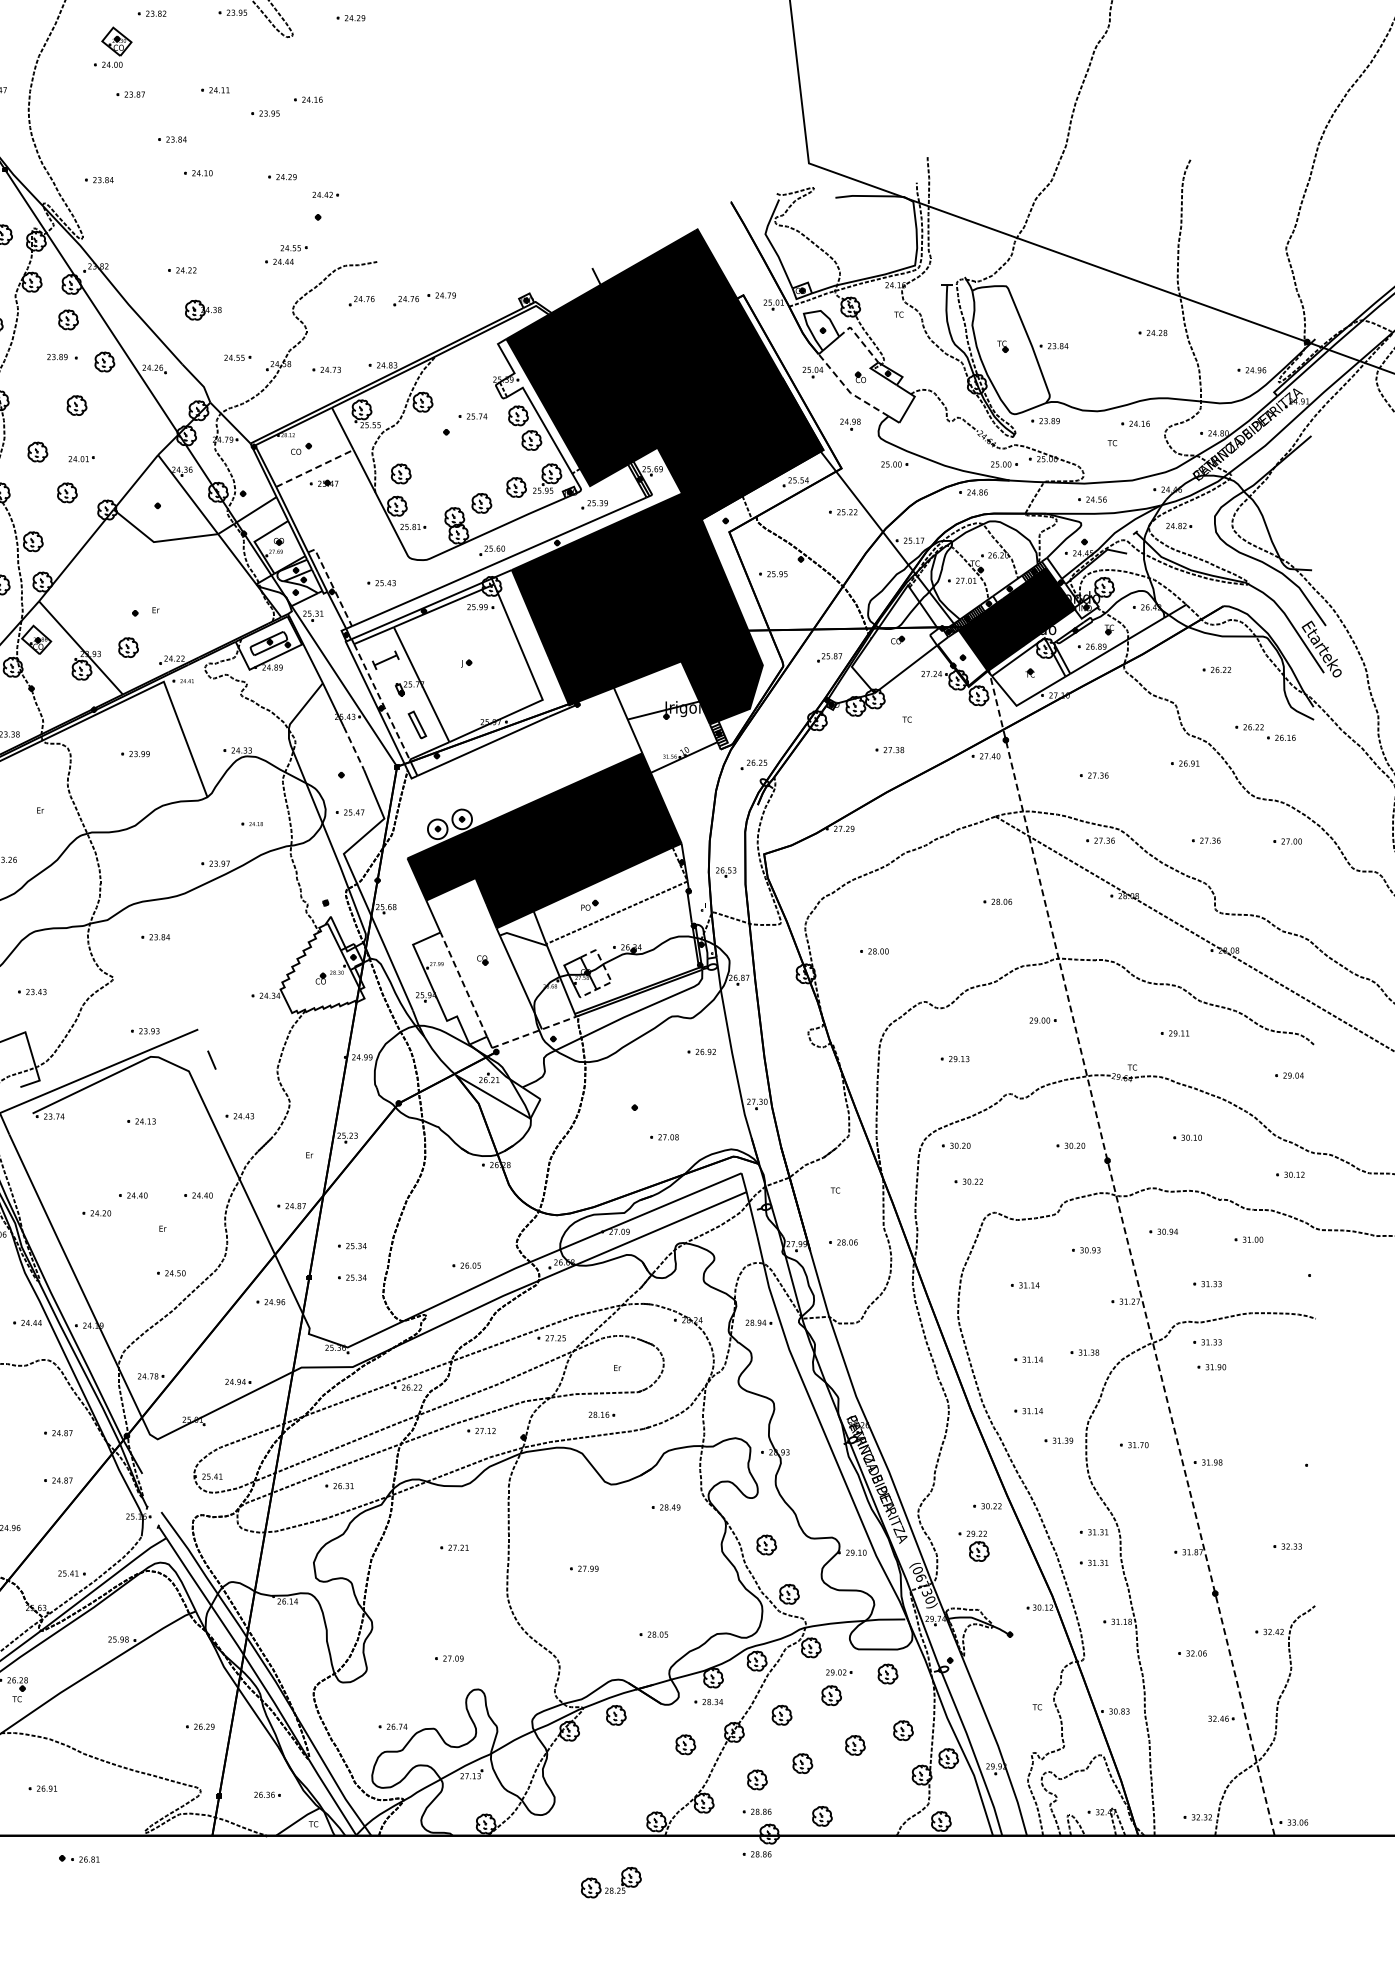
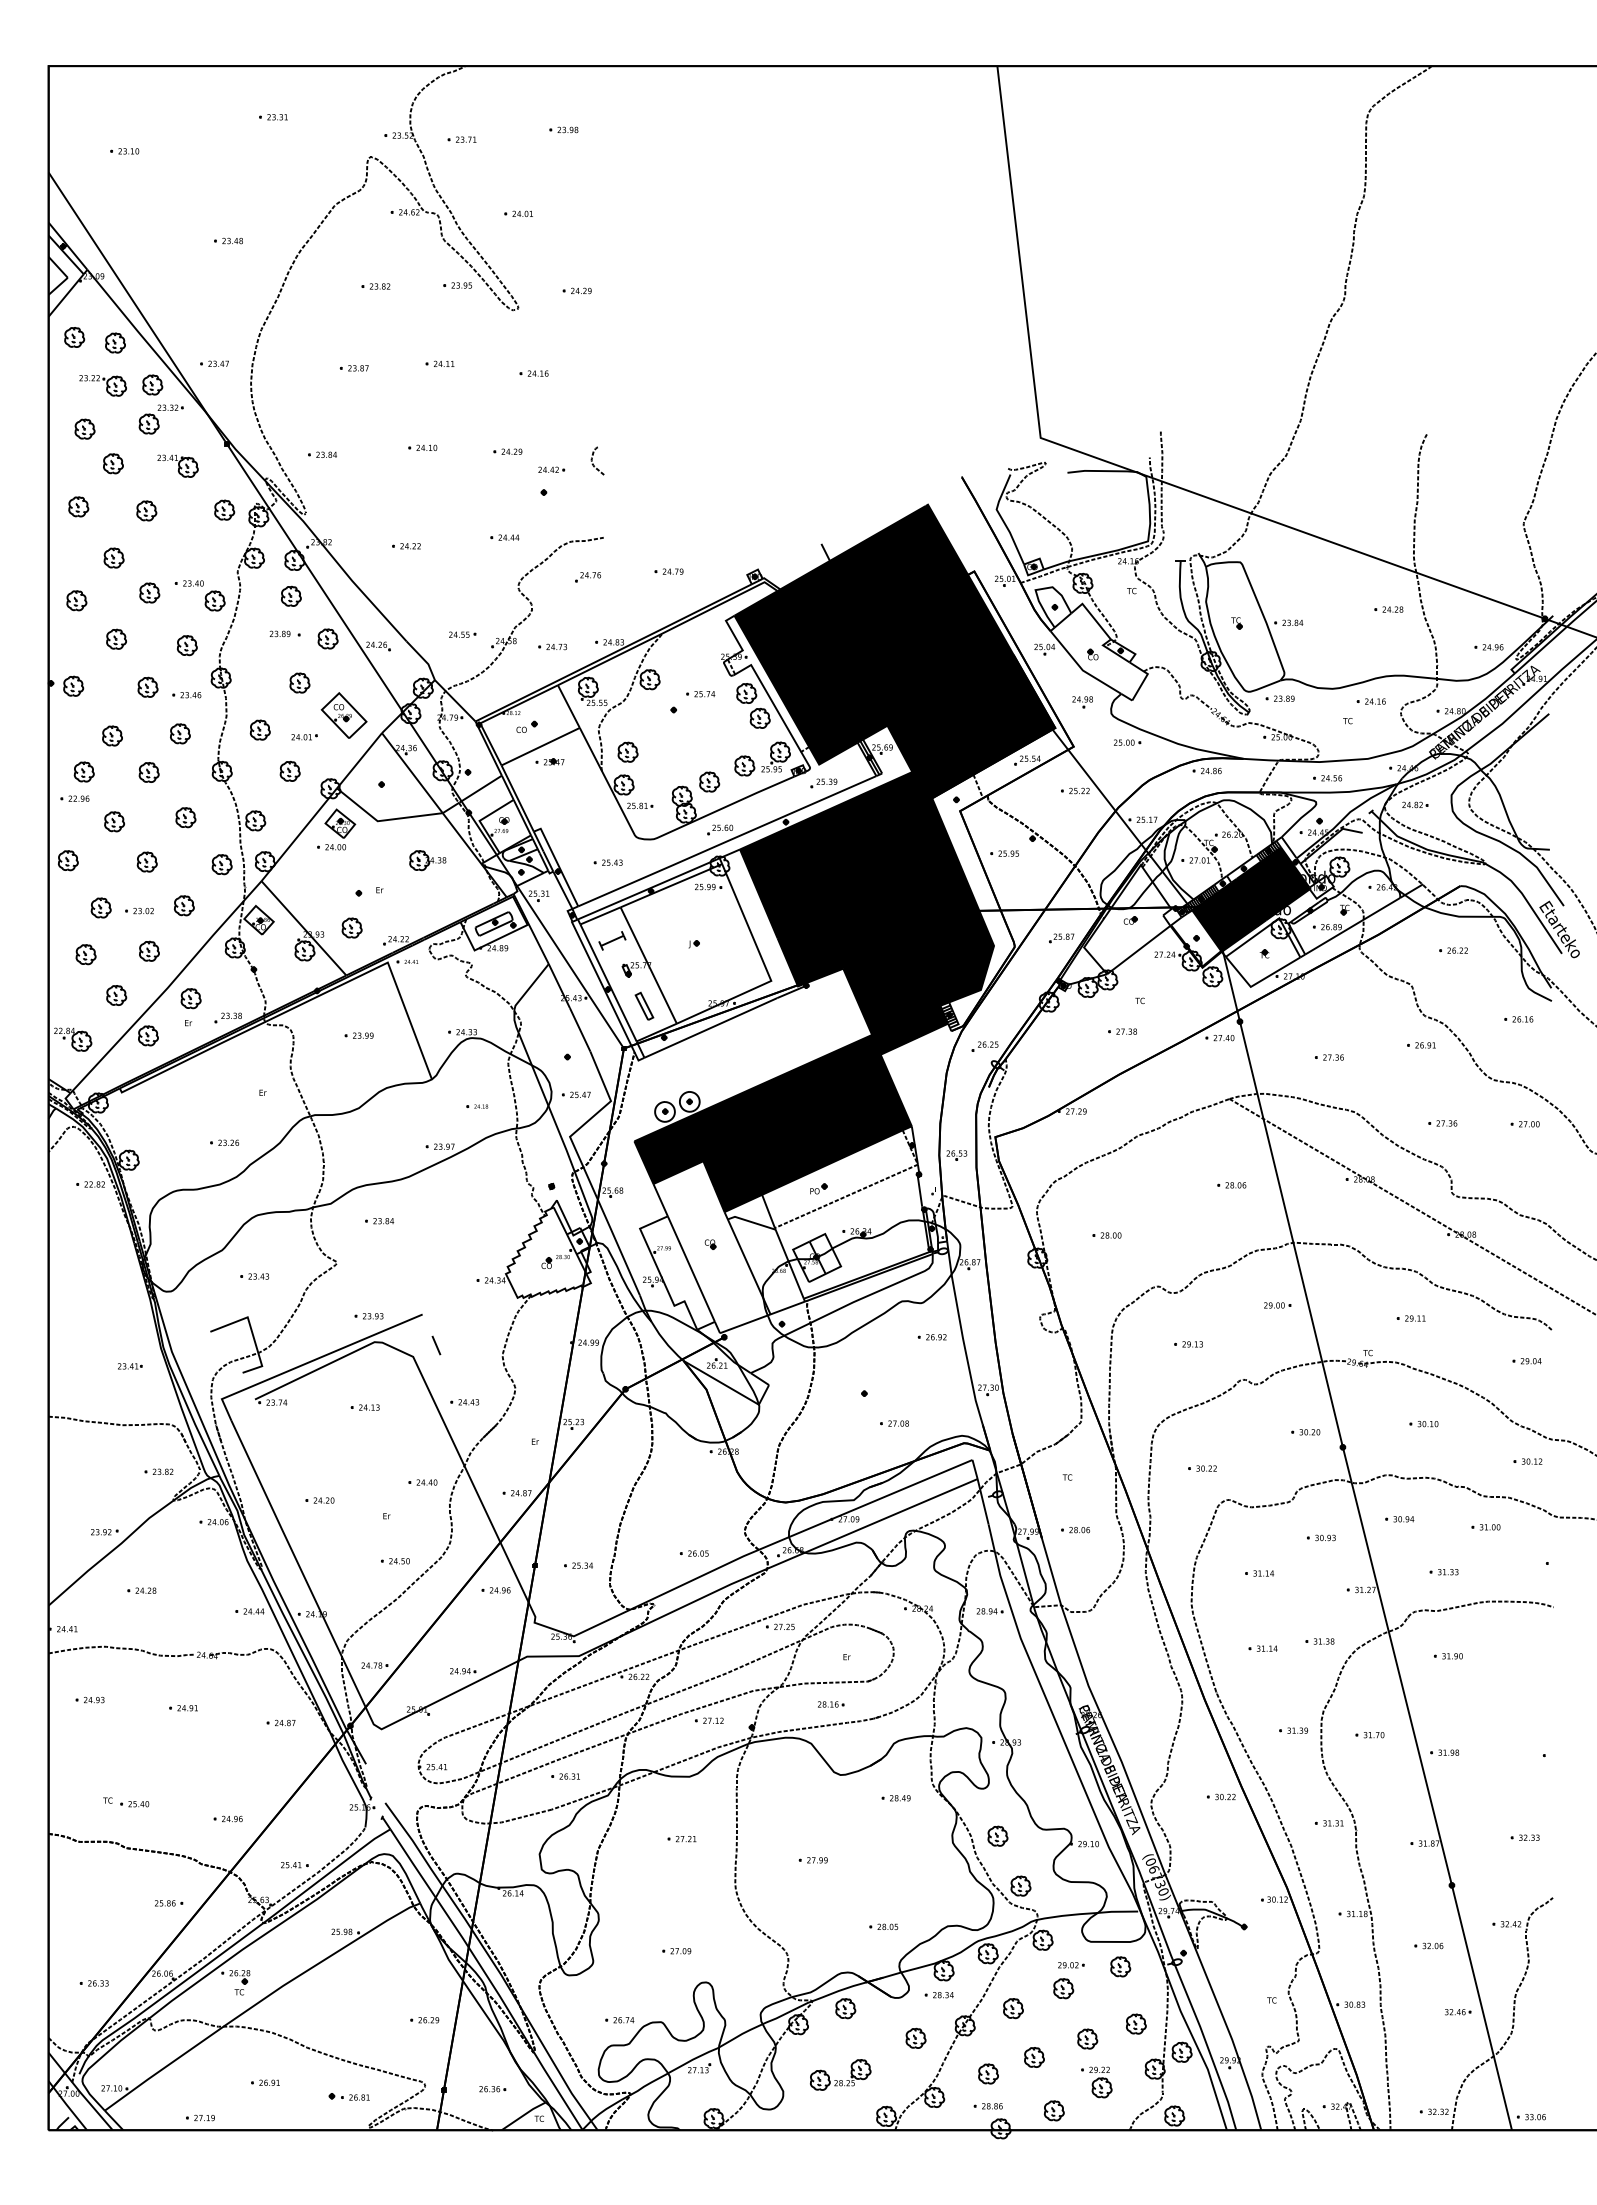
part: (113, 47) -> (336, 829), moved
part: (265, 113) -> (490, 387), removed
part: (172, 139) -> (396, 413), removed
curve: (366, 185) -> (592, 460), added
part: (293, 247) -> (519, 523), removed
part: (405, 301) -> (632, 577), removed
part: (203, 310) -> (427, 860), moved
line: (859, 338) -> (1091, 615), dashed -> solid
line: (848, 391) -> (1080, 668), dashed -> solid
part: (120, 437) -> (343, 715), added
part: (1004, 464) -> (1238, 742), removed
line: (314, 468) -> (540, 746), dashed -> solid
line: (331, 583) -> (557, 863), dashed -> solid
line: (381, 702) -> (608, 983), dashed -> solid
fill: (665, 716) -> (895, 997), added
part: (1249, 727) -> (1486, 1008), removed
line: (354, 748) -> (580, 1030), dashed -> solid
part: (1100, 840) -> (1335, 1123), removed
line: (608, 974) -> (837, 1258), dashed -> solid
line: (463, 985) -> (691, 1269), dashed -> solid
line: (534, 1032) -> (762, 1317), dashed -> solid
part: (955, 1146) -> (1189, 1432), removed
part: (132, 1195) -> (356, 1482), removed
part: (352, 1245) -> (578, 1533), removed
line: (1130, 1253) -> (1366, 1541), dashed -> solid
part: (1206, 1342) -> (1443, 1631), removed
part: (1028, 1410) -> (1262, 1700), removed
part: (57, 1480) -> (280, 1770), removed
part: (973, 1546) -> (1096, 2082), moved
part: (1093, 1563) -> (1328, 1854), removed
part: (756, 1854) -> (987, 2149), removed
part: (78, 1858) -> (348, 2096), moved
part: (611, 1882) -> (840, 2074), moved

